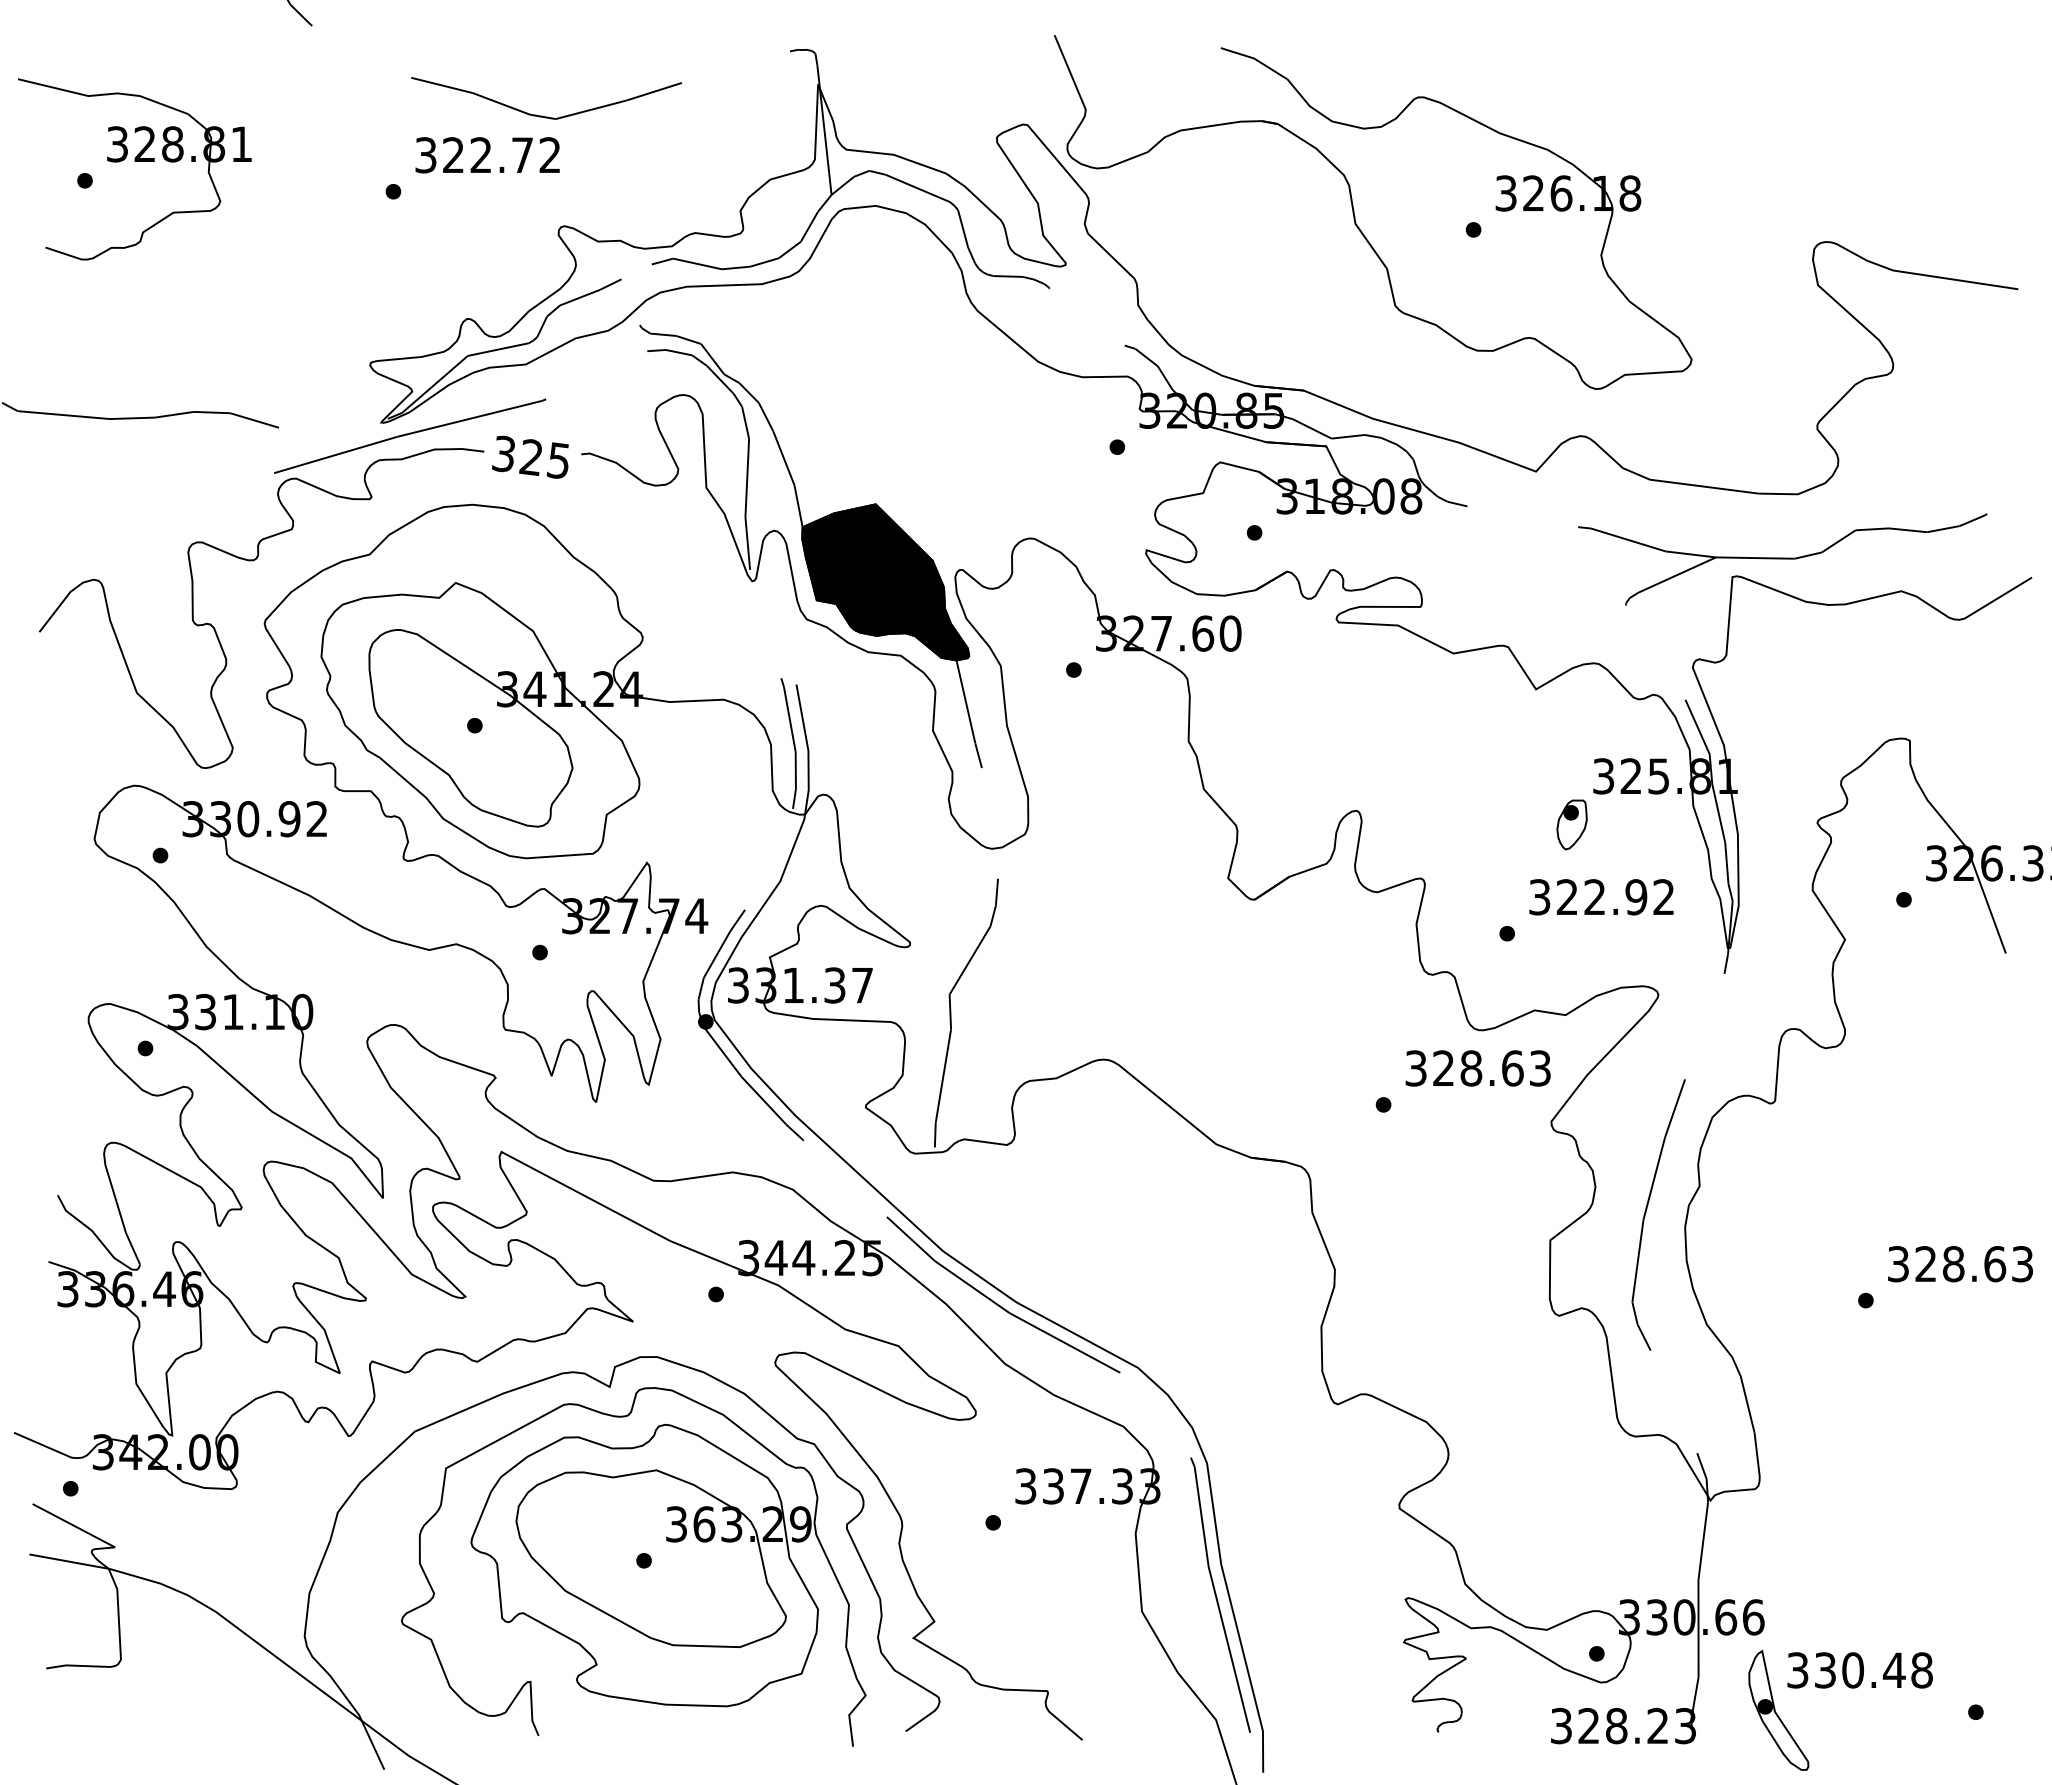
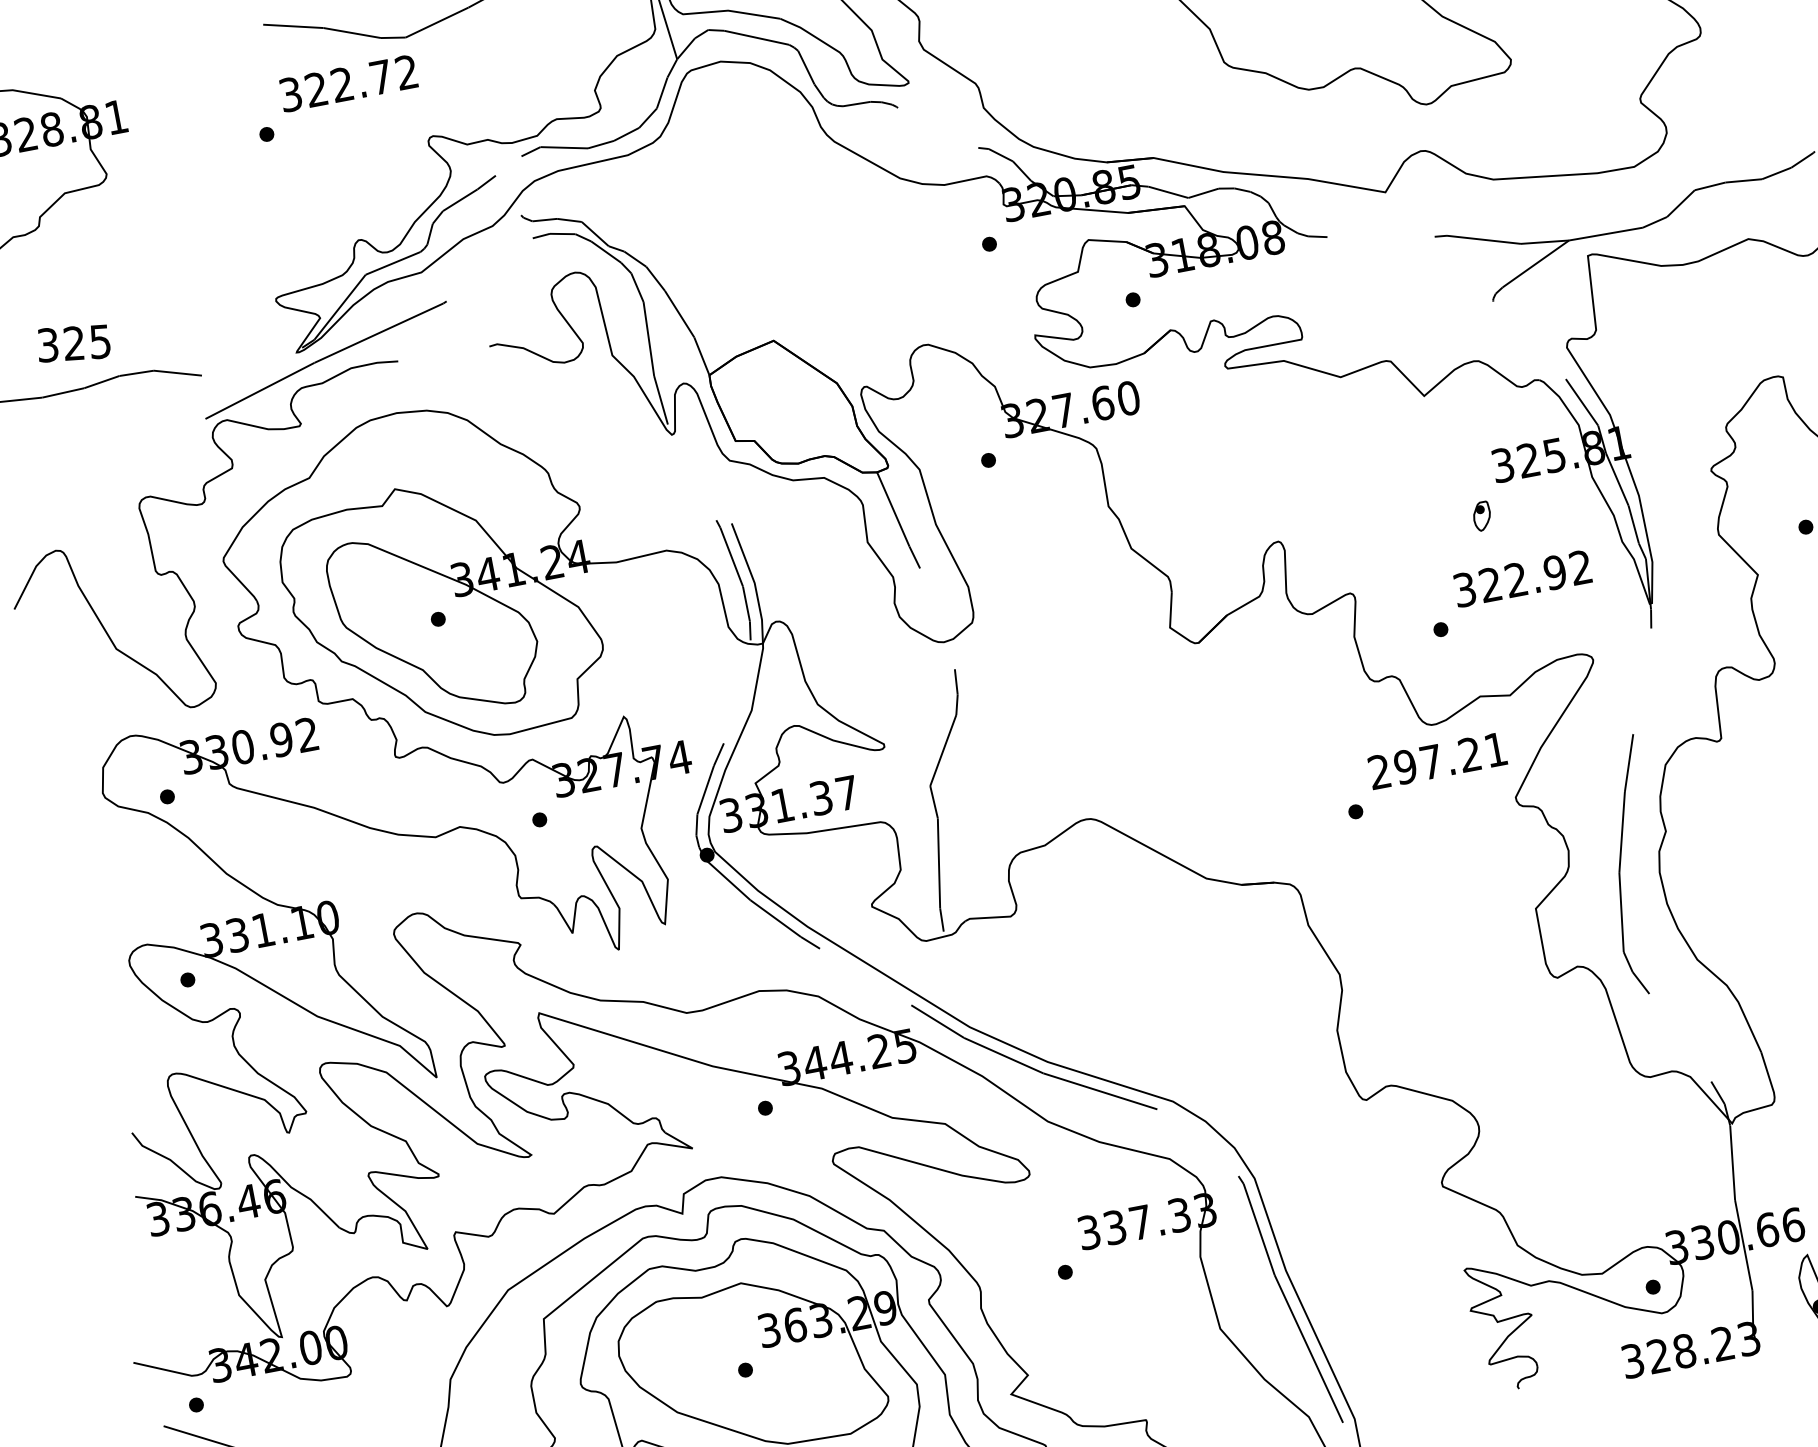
text: (530, 456) -> (73, 342), moved
fill: (885, 582) -> (796, 412), removed
part: (1571, 824) -> (1481, 516), size x0.6
text: (1477, 1068) -> (1437, 761), 328.63 -> 297.21

